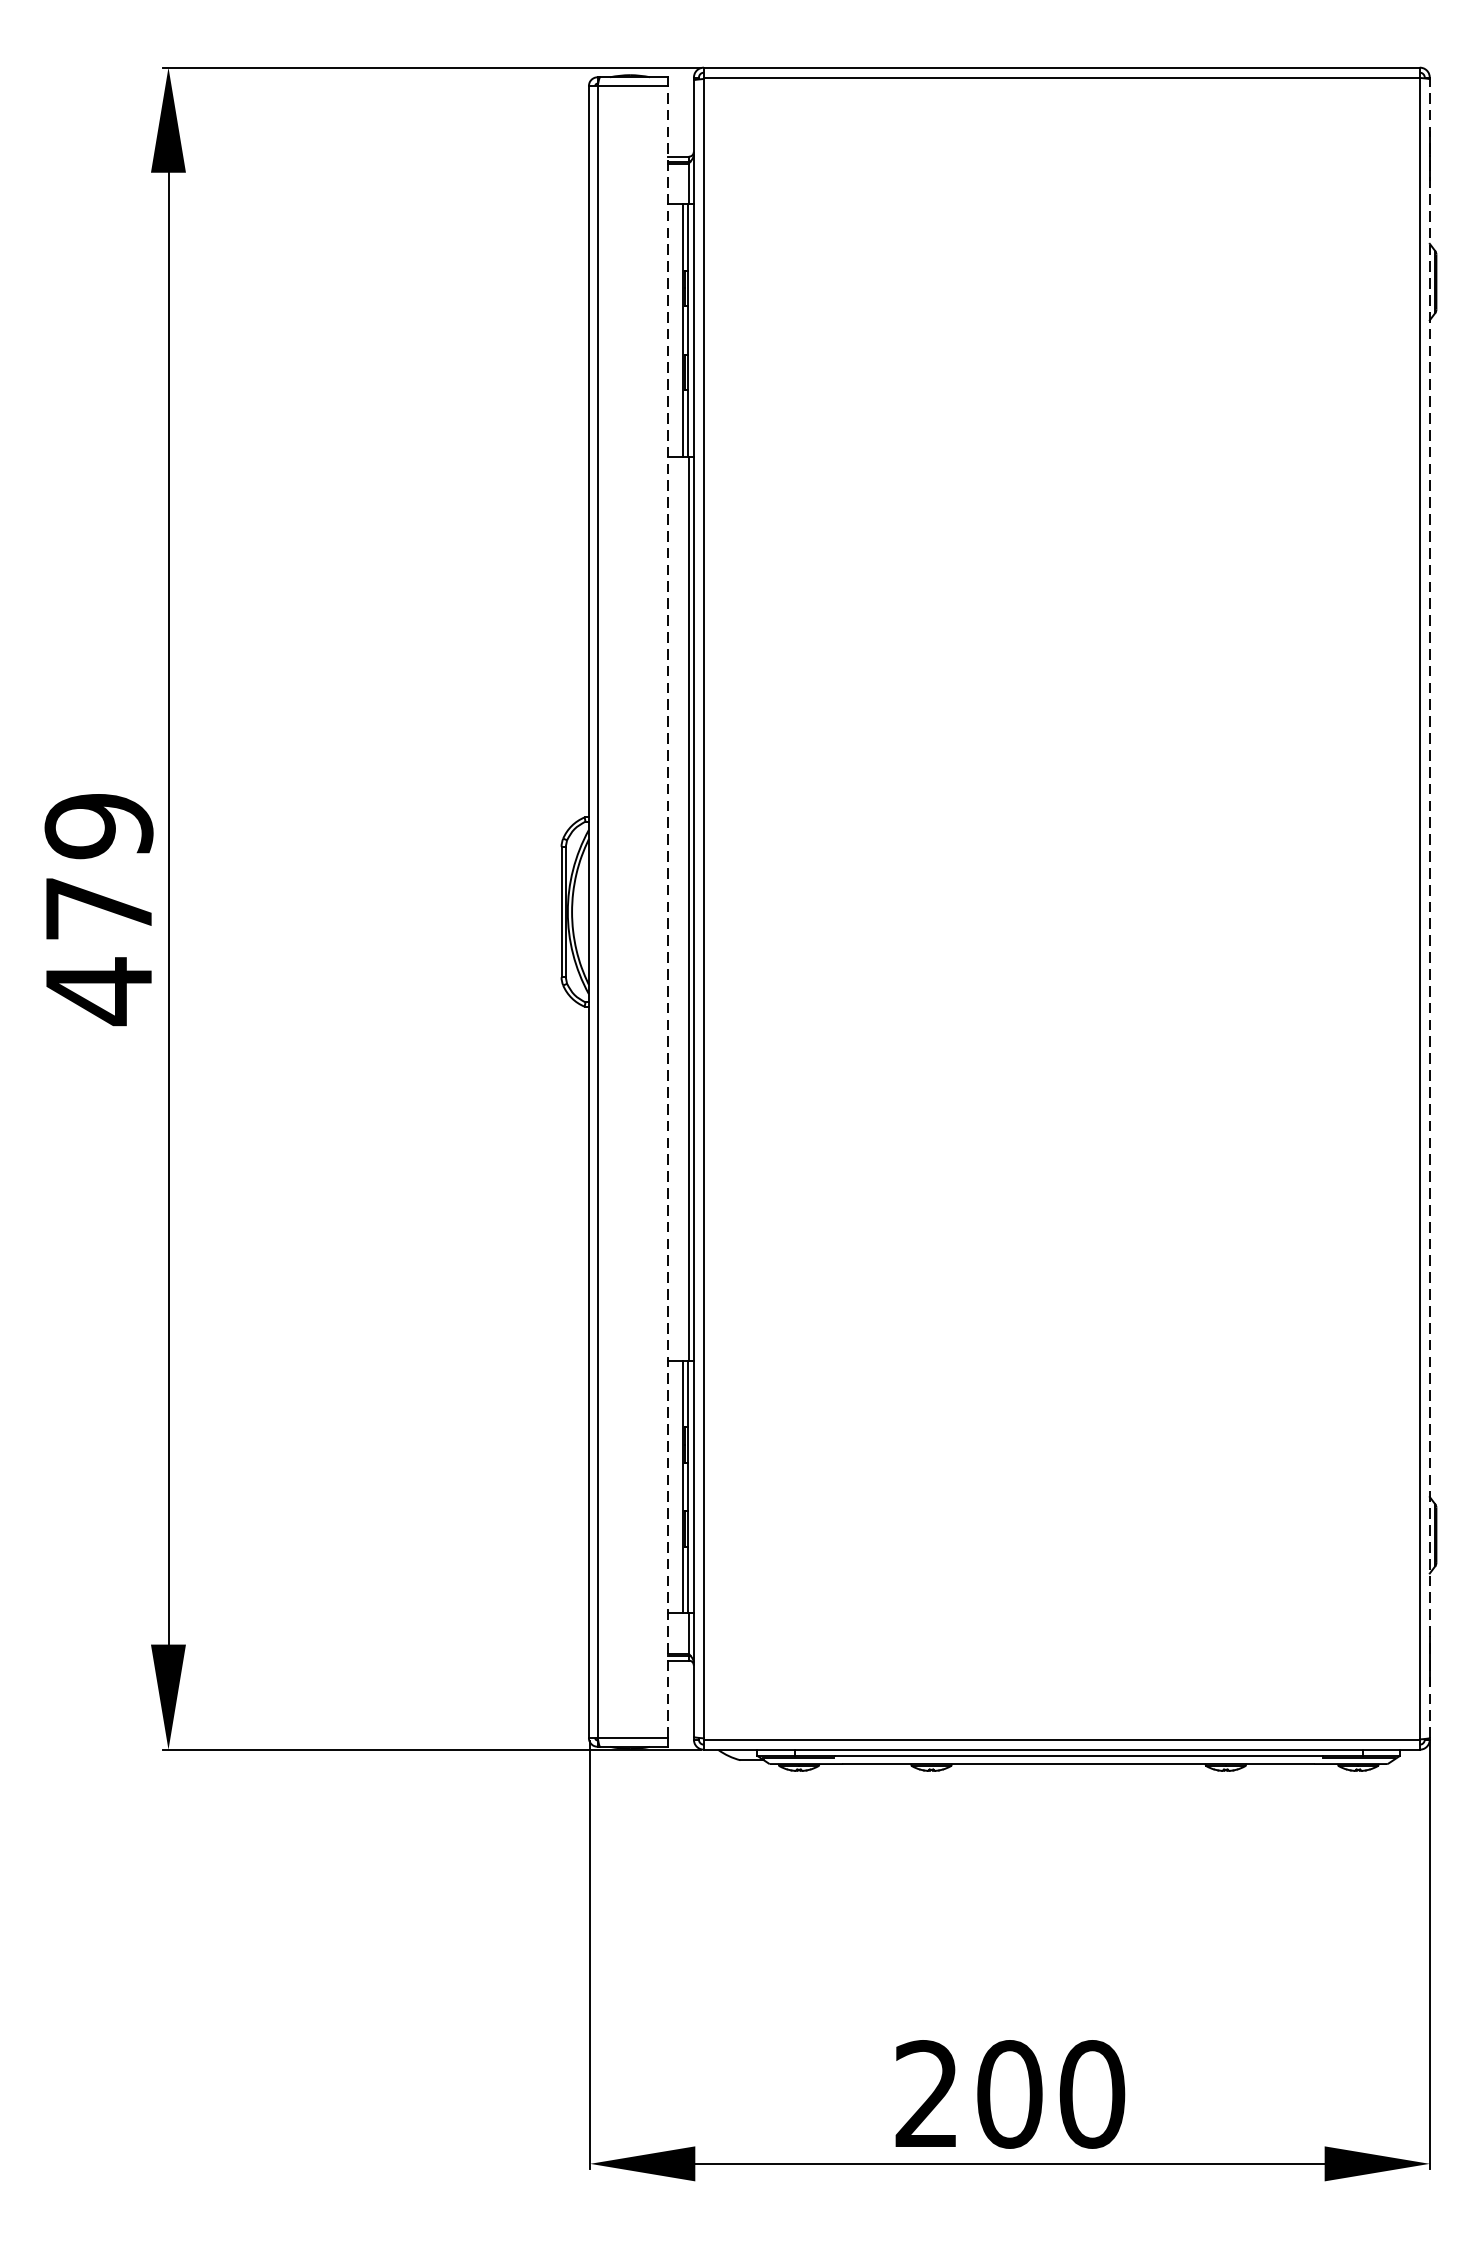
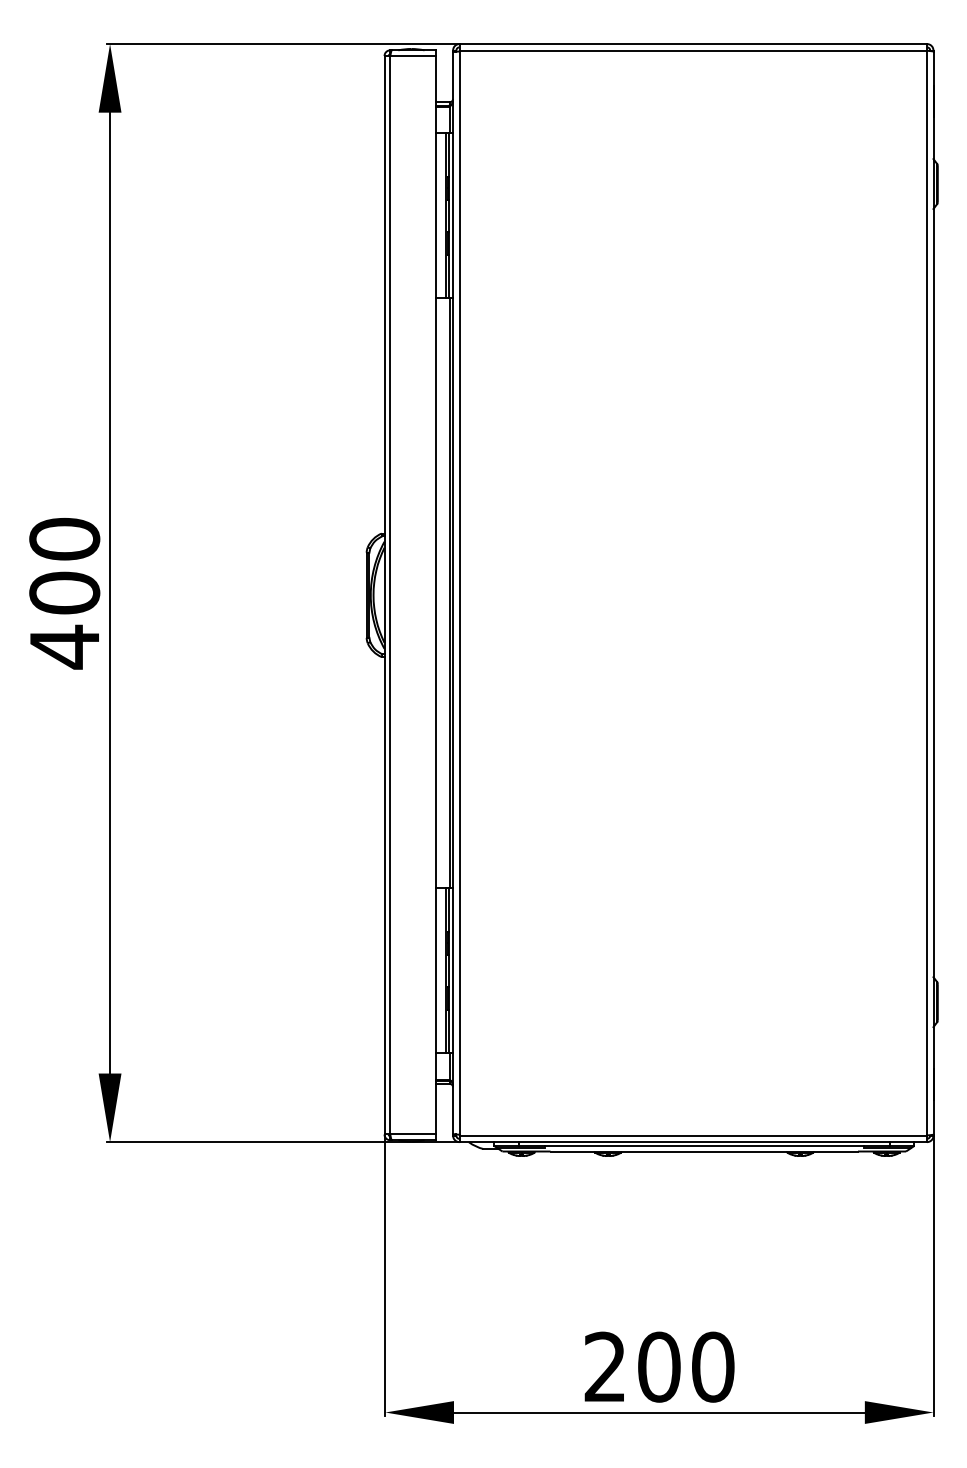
text: (98, 866) -> (64, 565), 479 -> 400
line: (1429, 907) -> (933, 592), dashed -> solid
line: (668, 910) -> (436, 594), dashed -> solid

